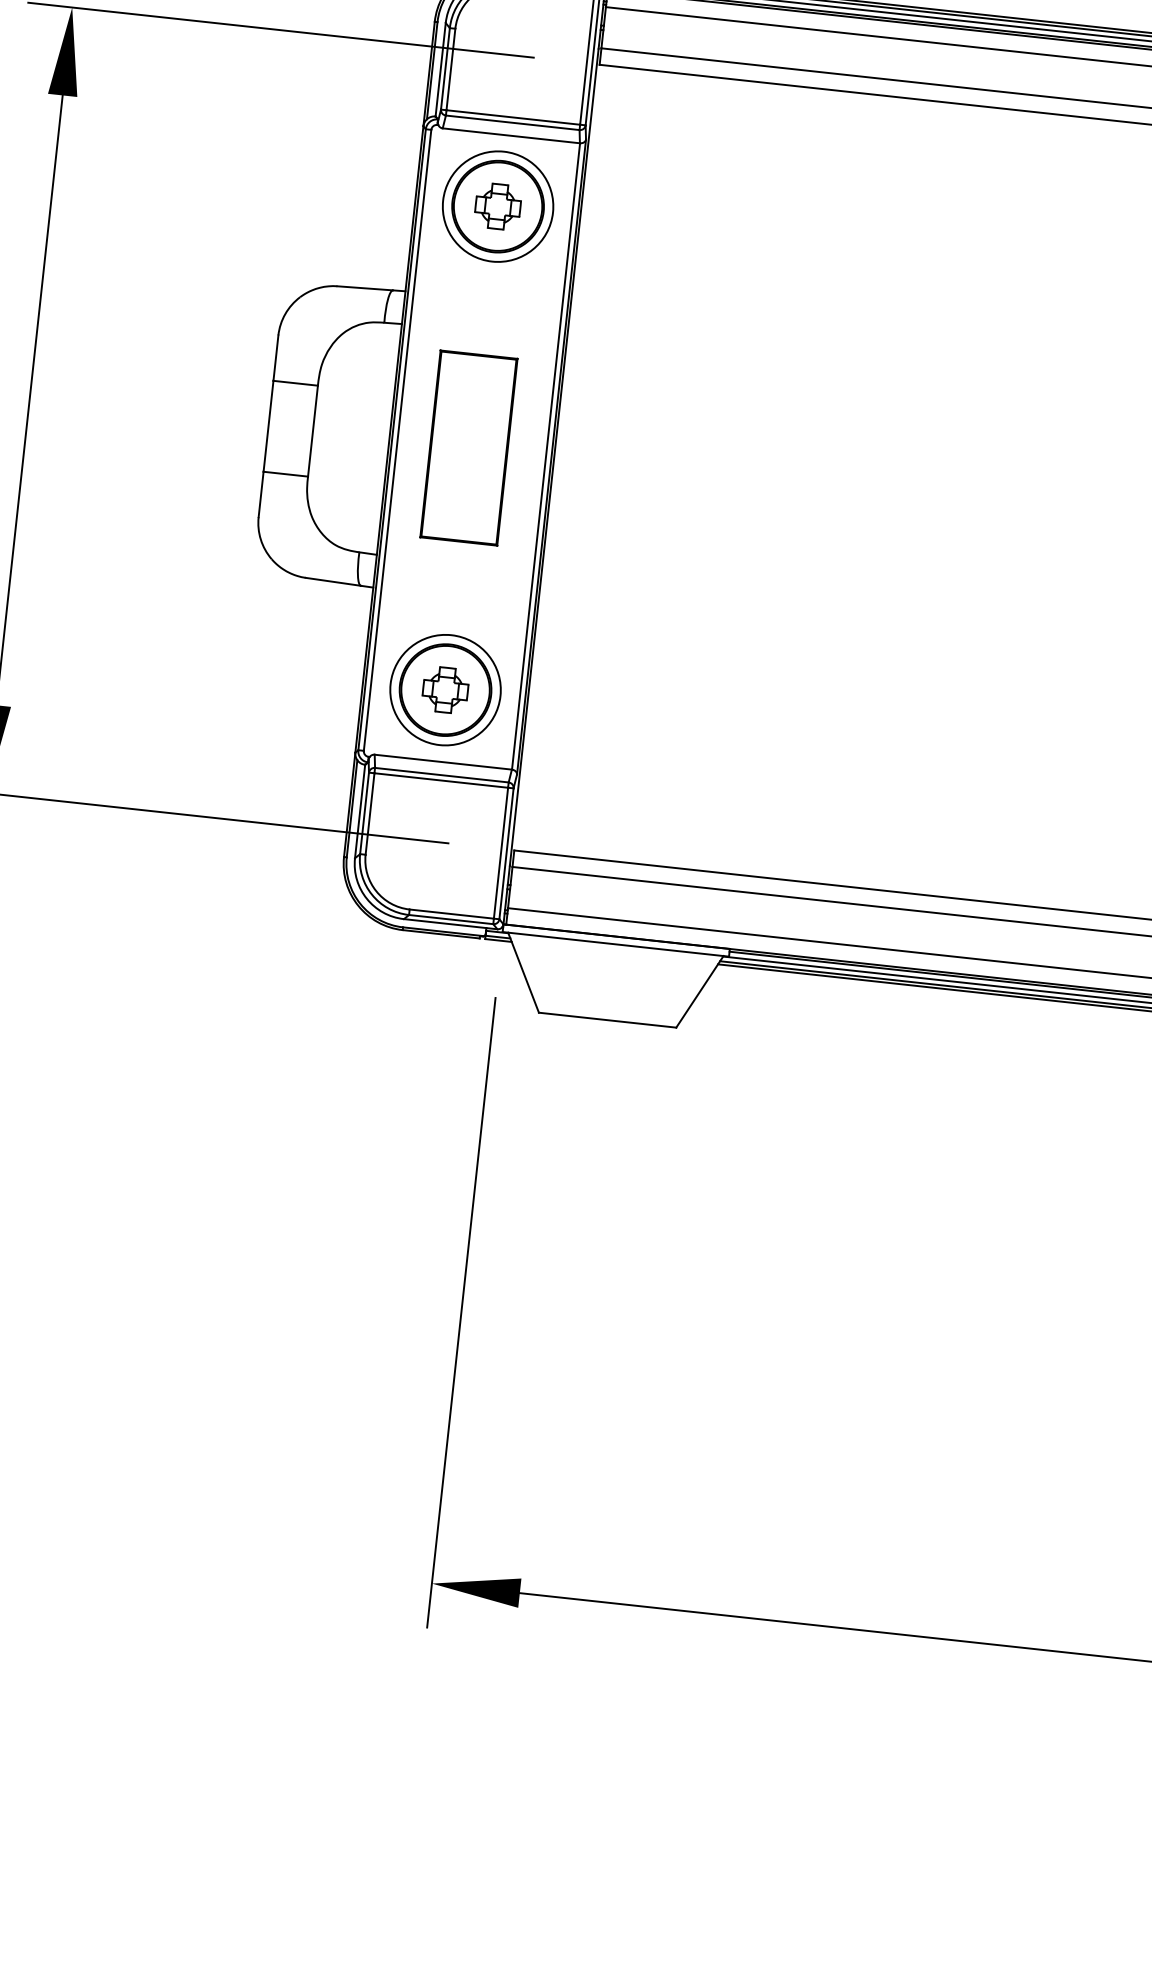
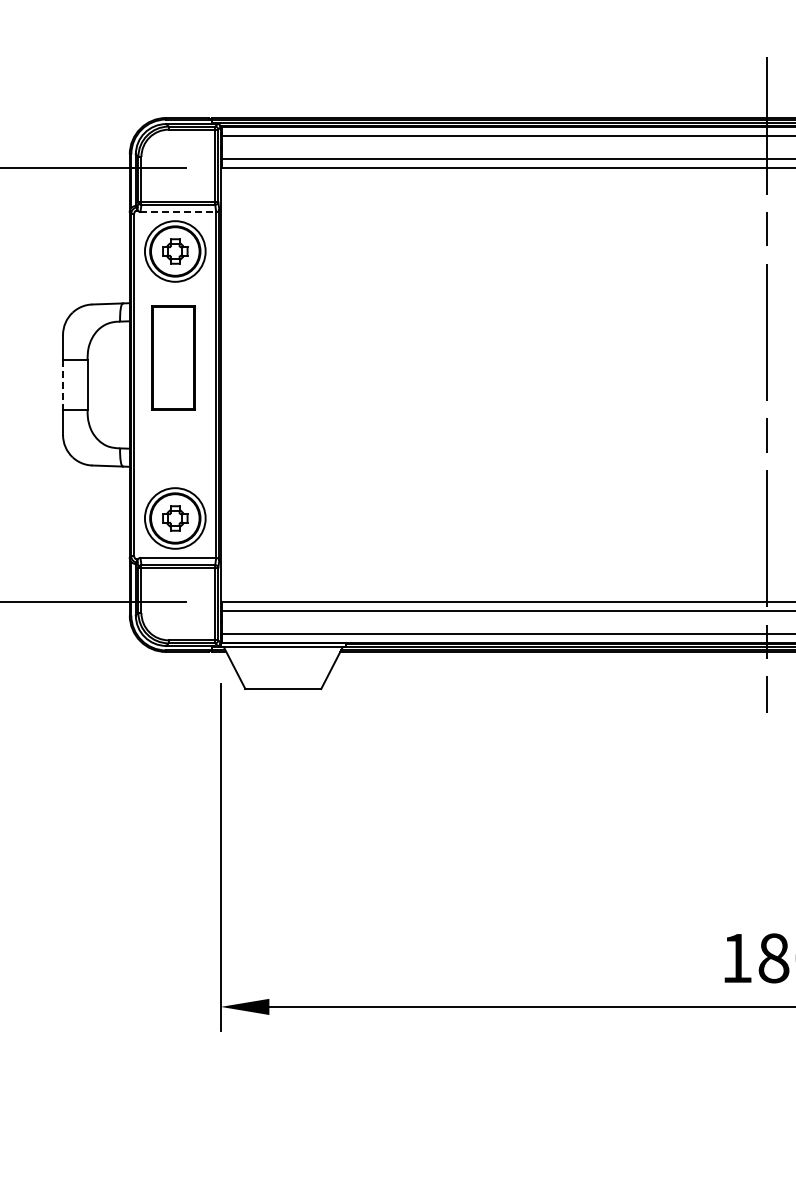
line: (511, 136) -> (178, 212), solid -> dashed
line: (269, 427) -> (63, 385), solid -> dashed
part: (468, 447) -> (173, 357), moved

